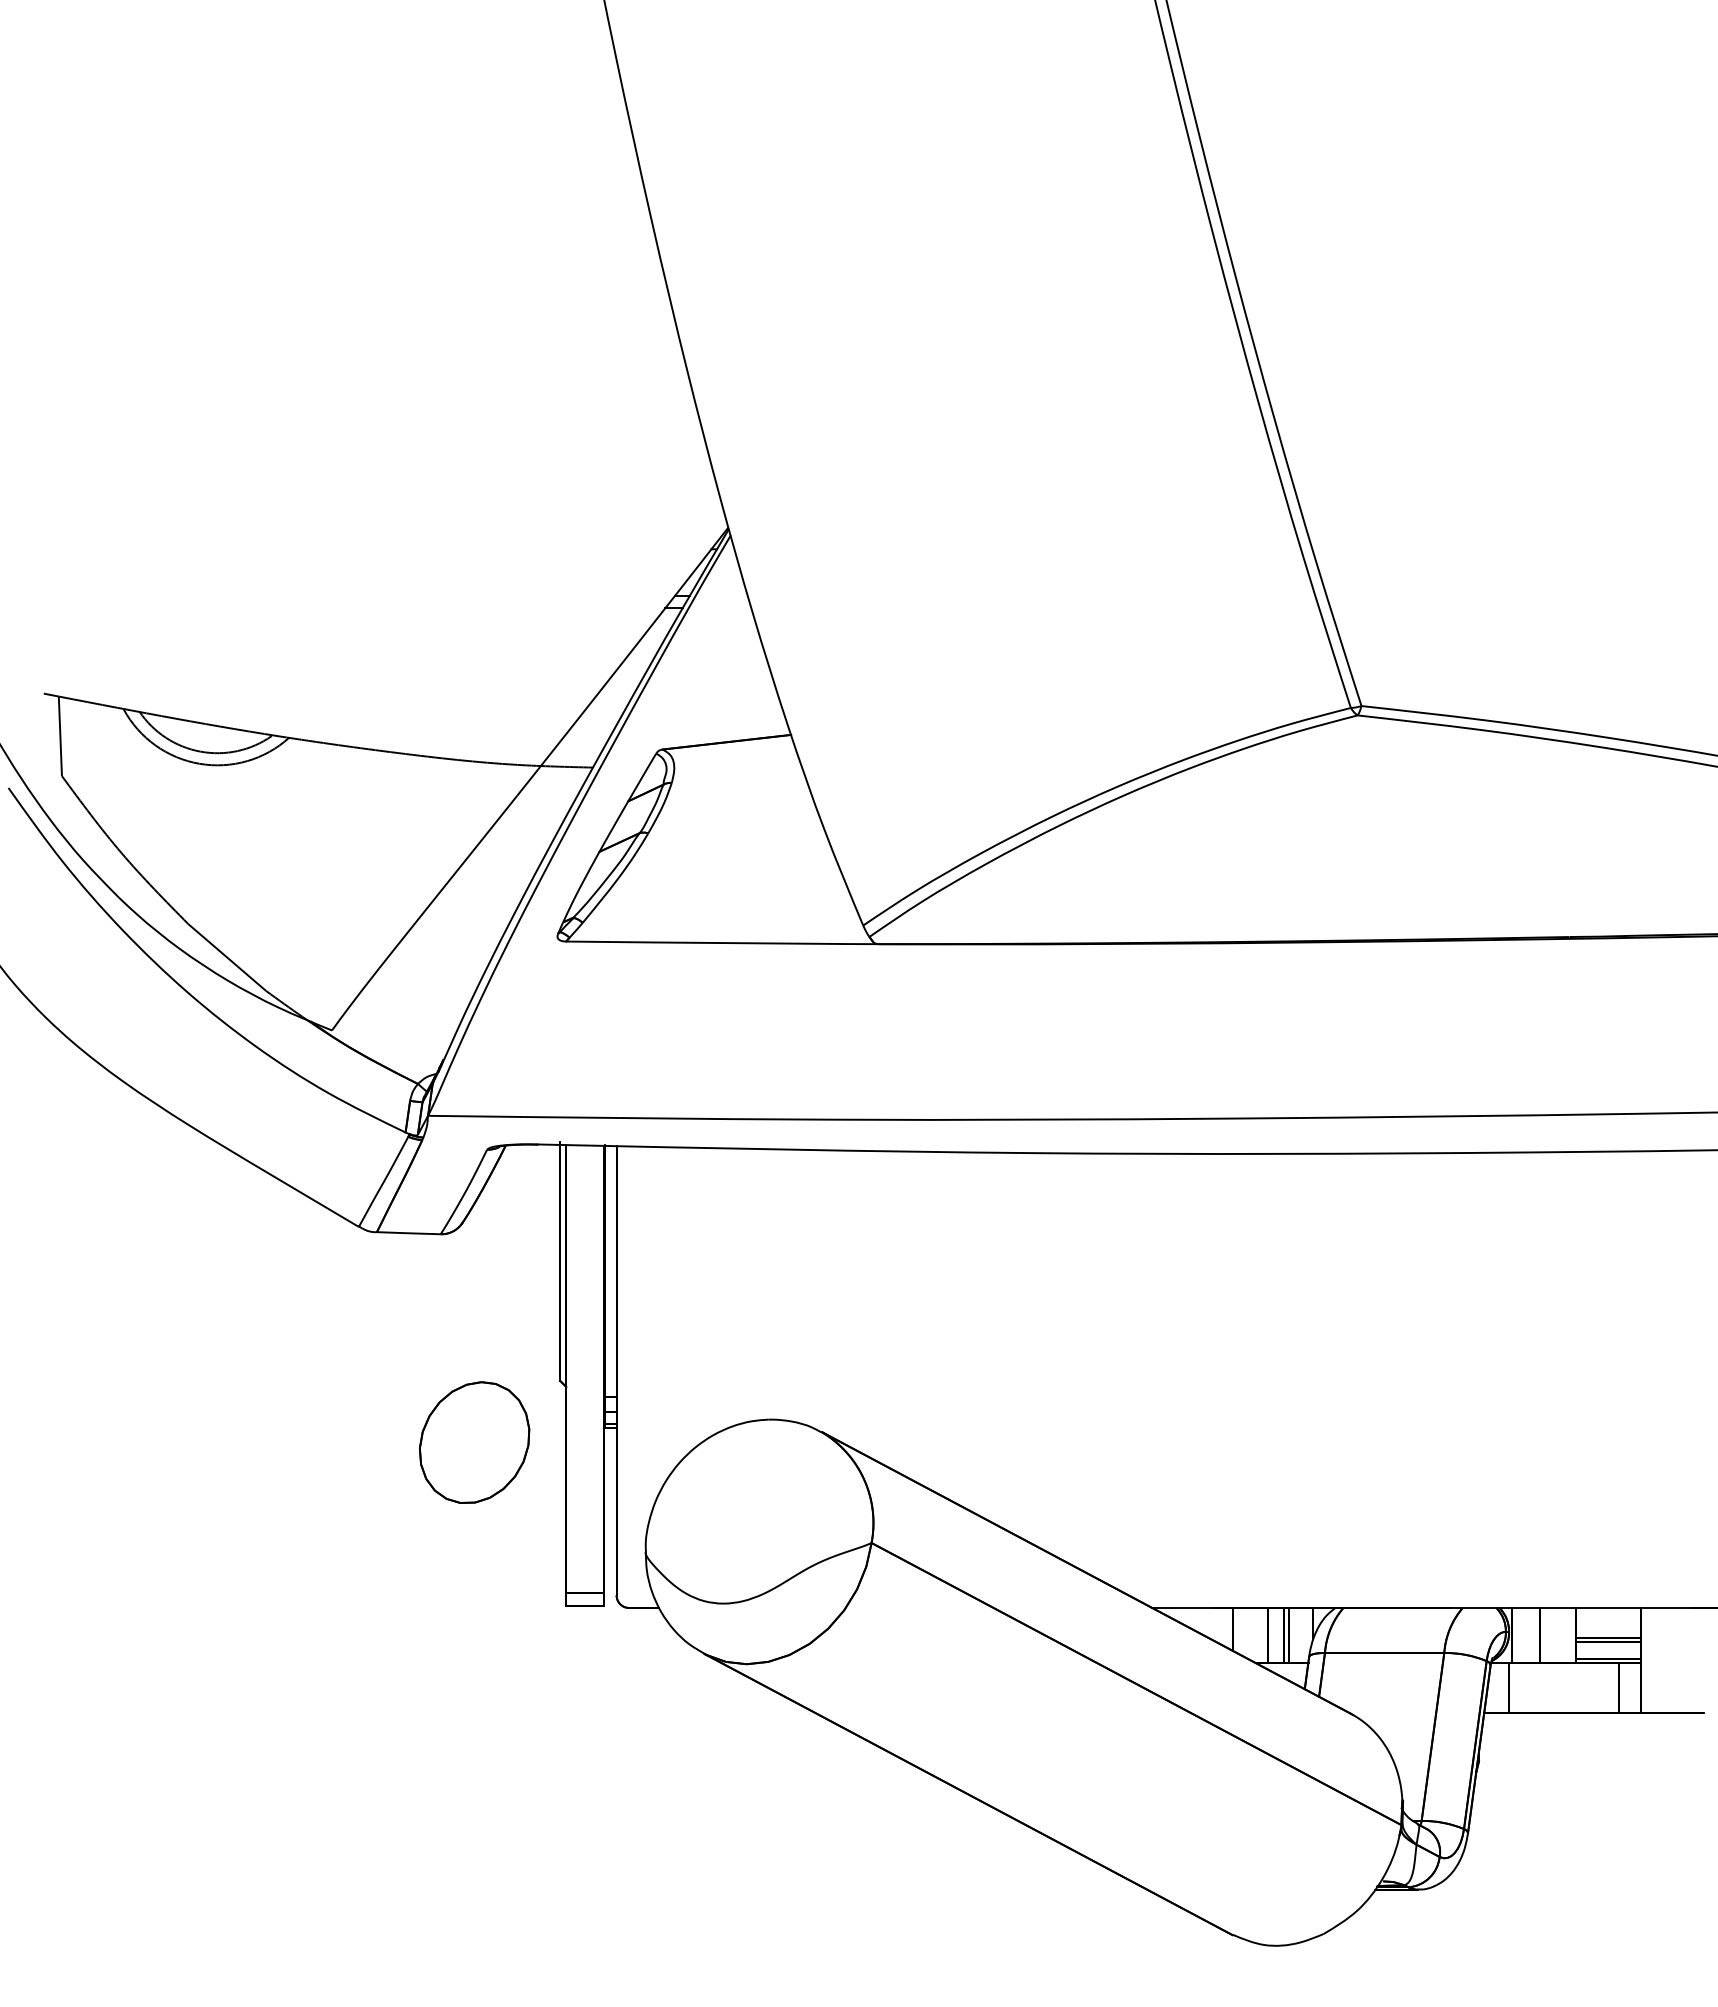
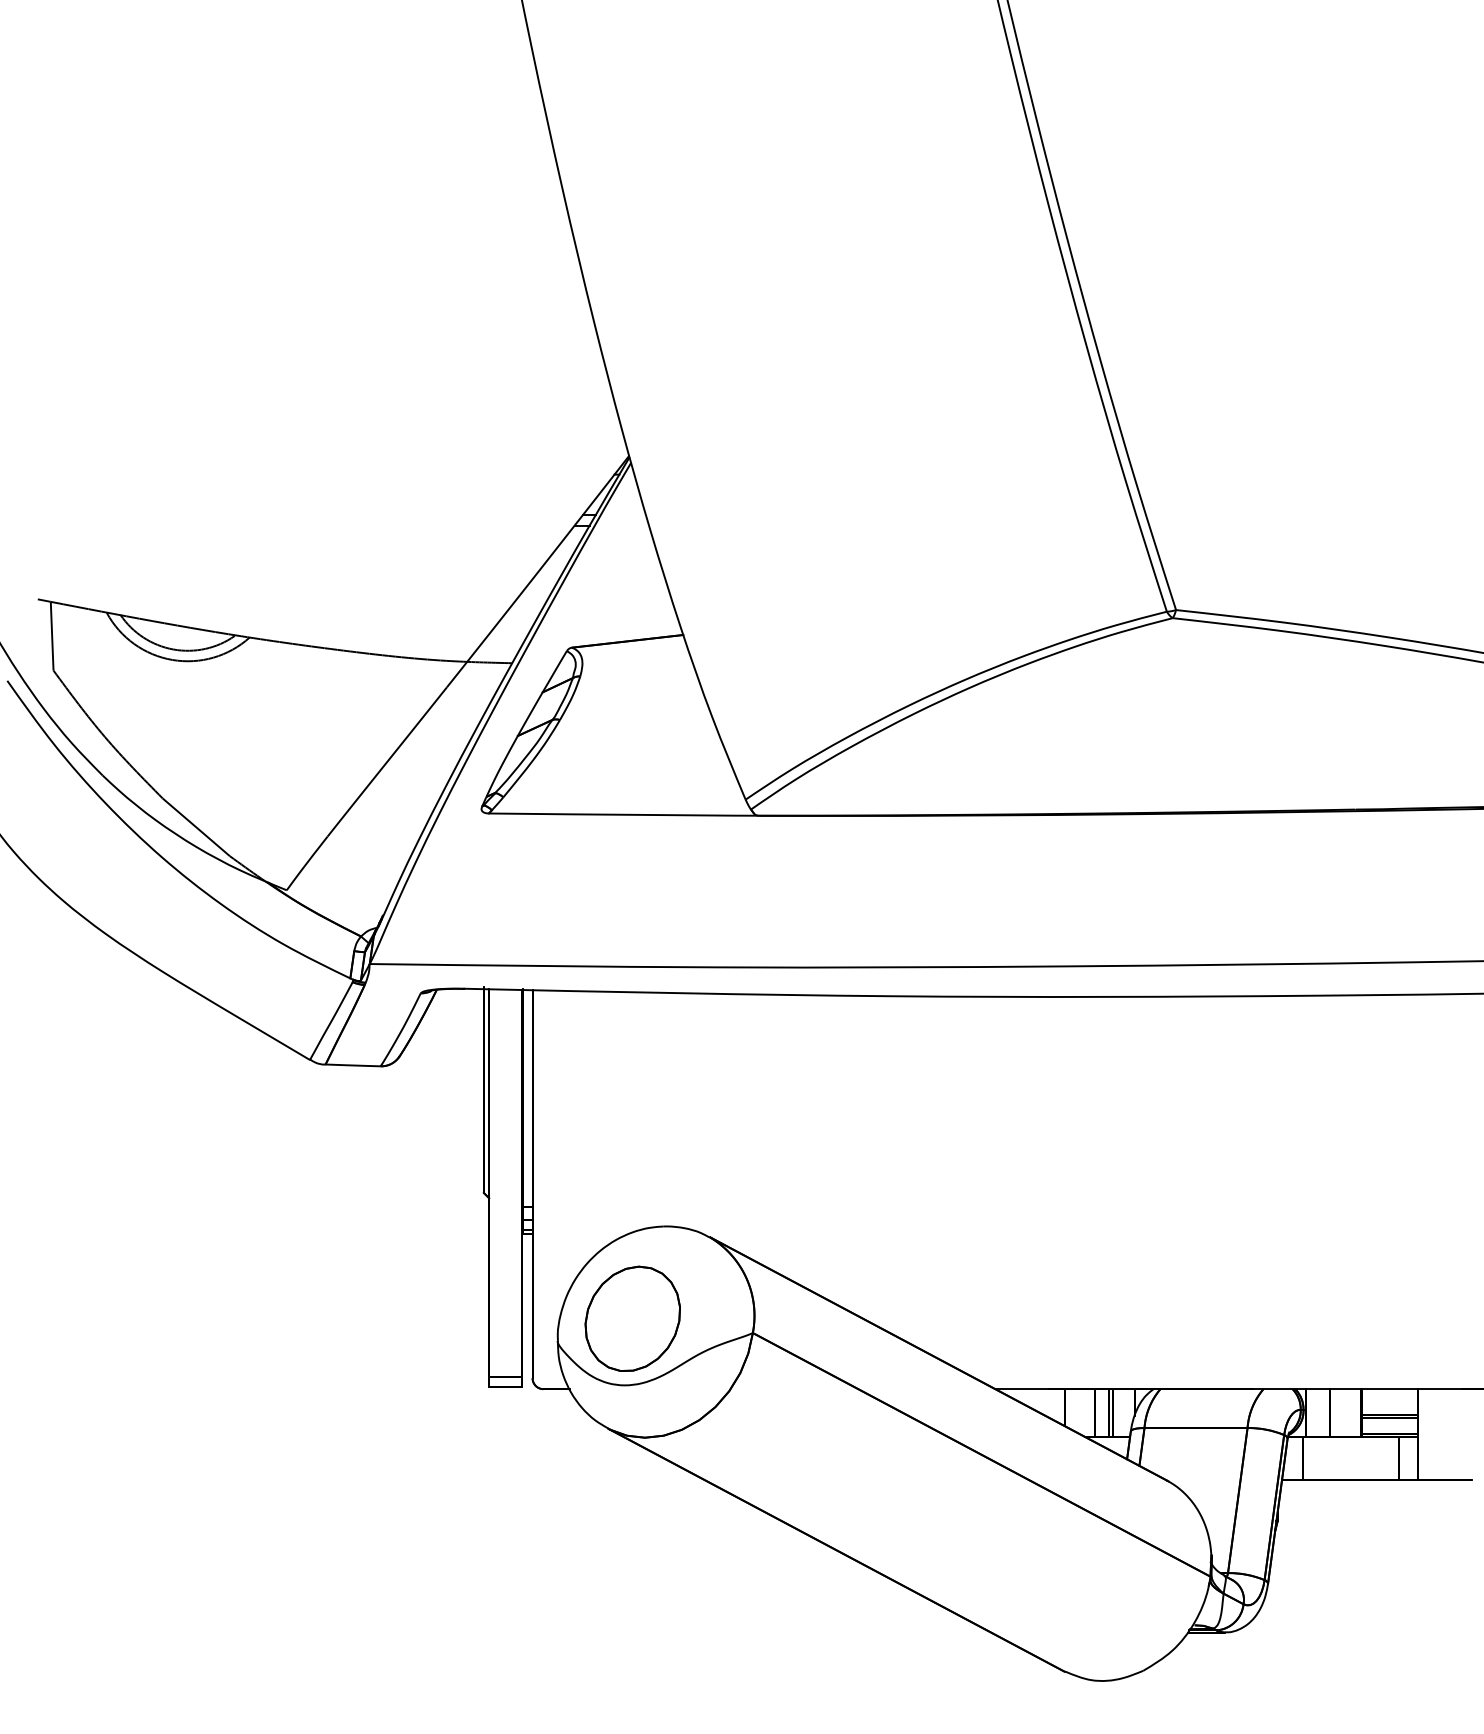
part: (474, 1442) -> (632, 1318), moved

